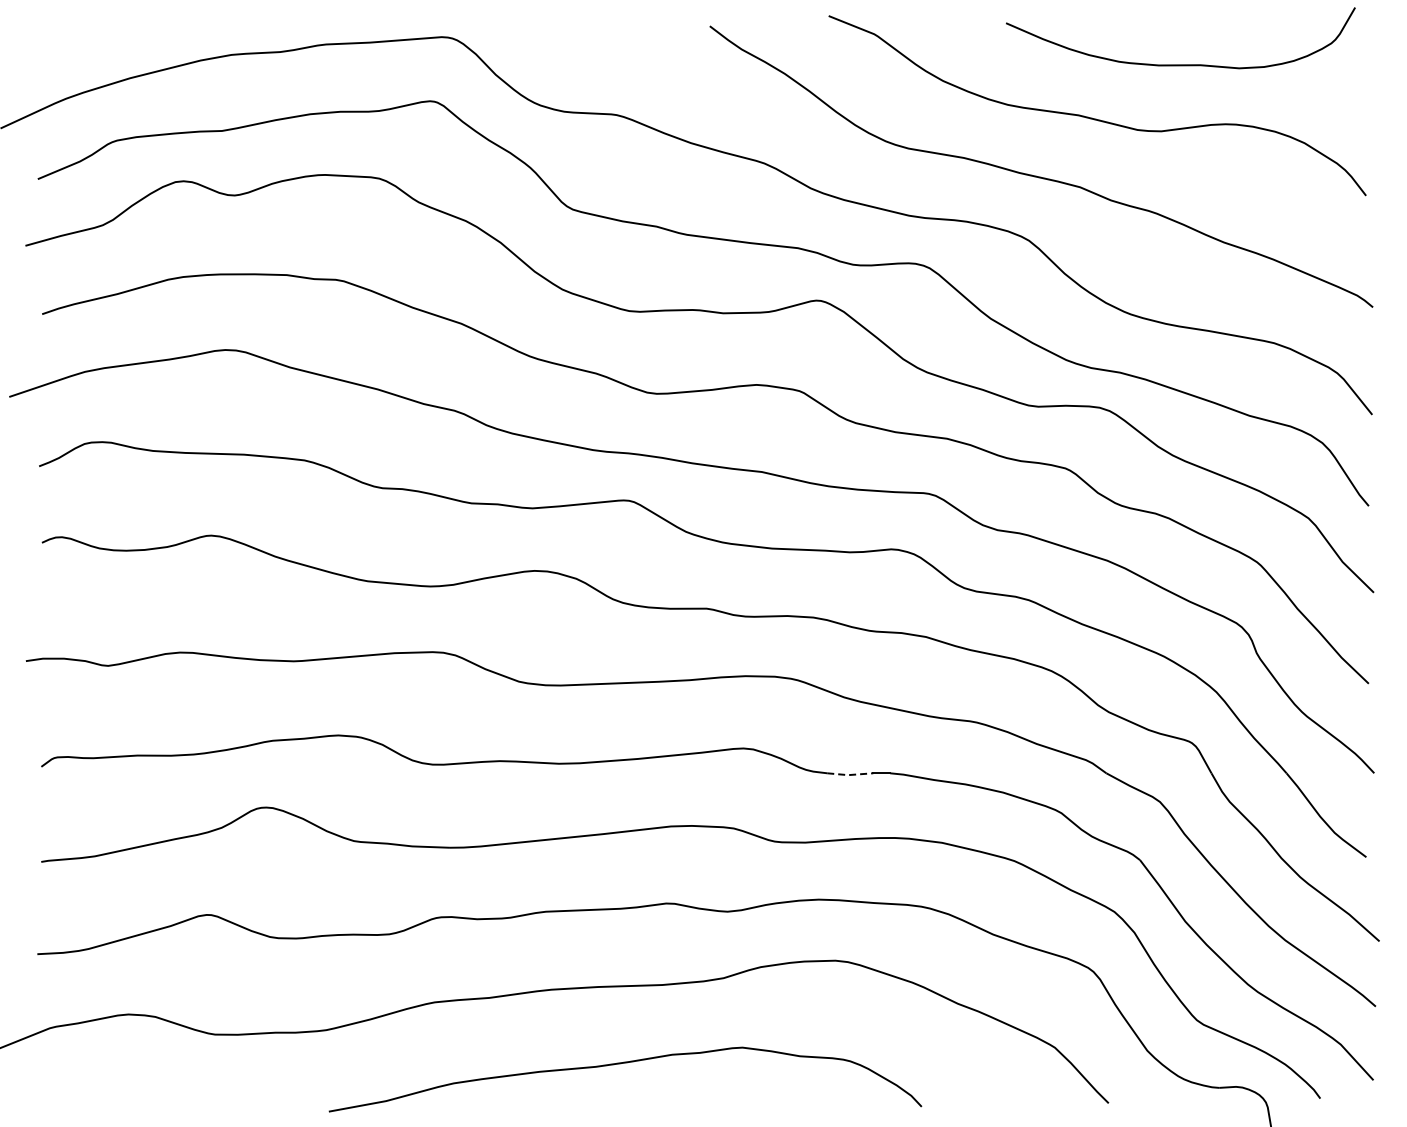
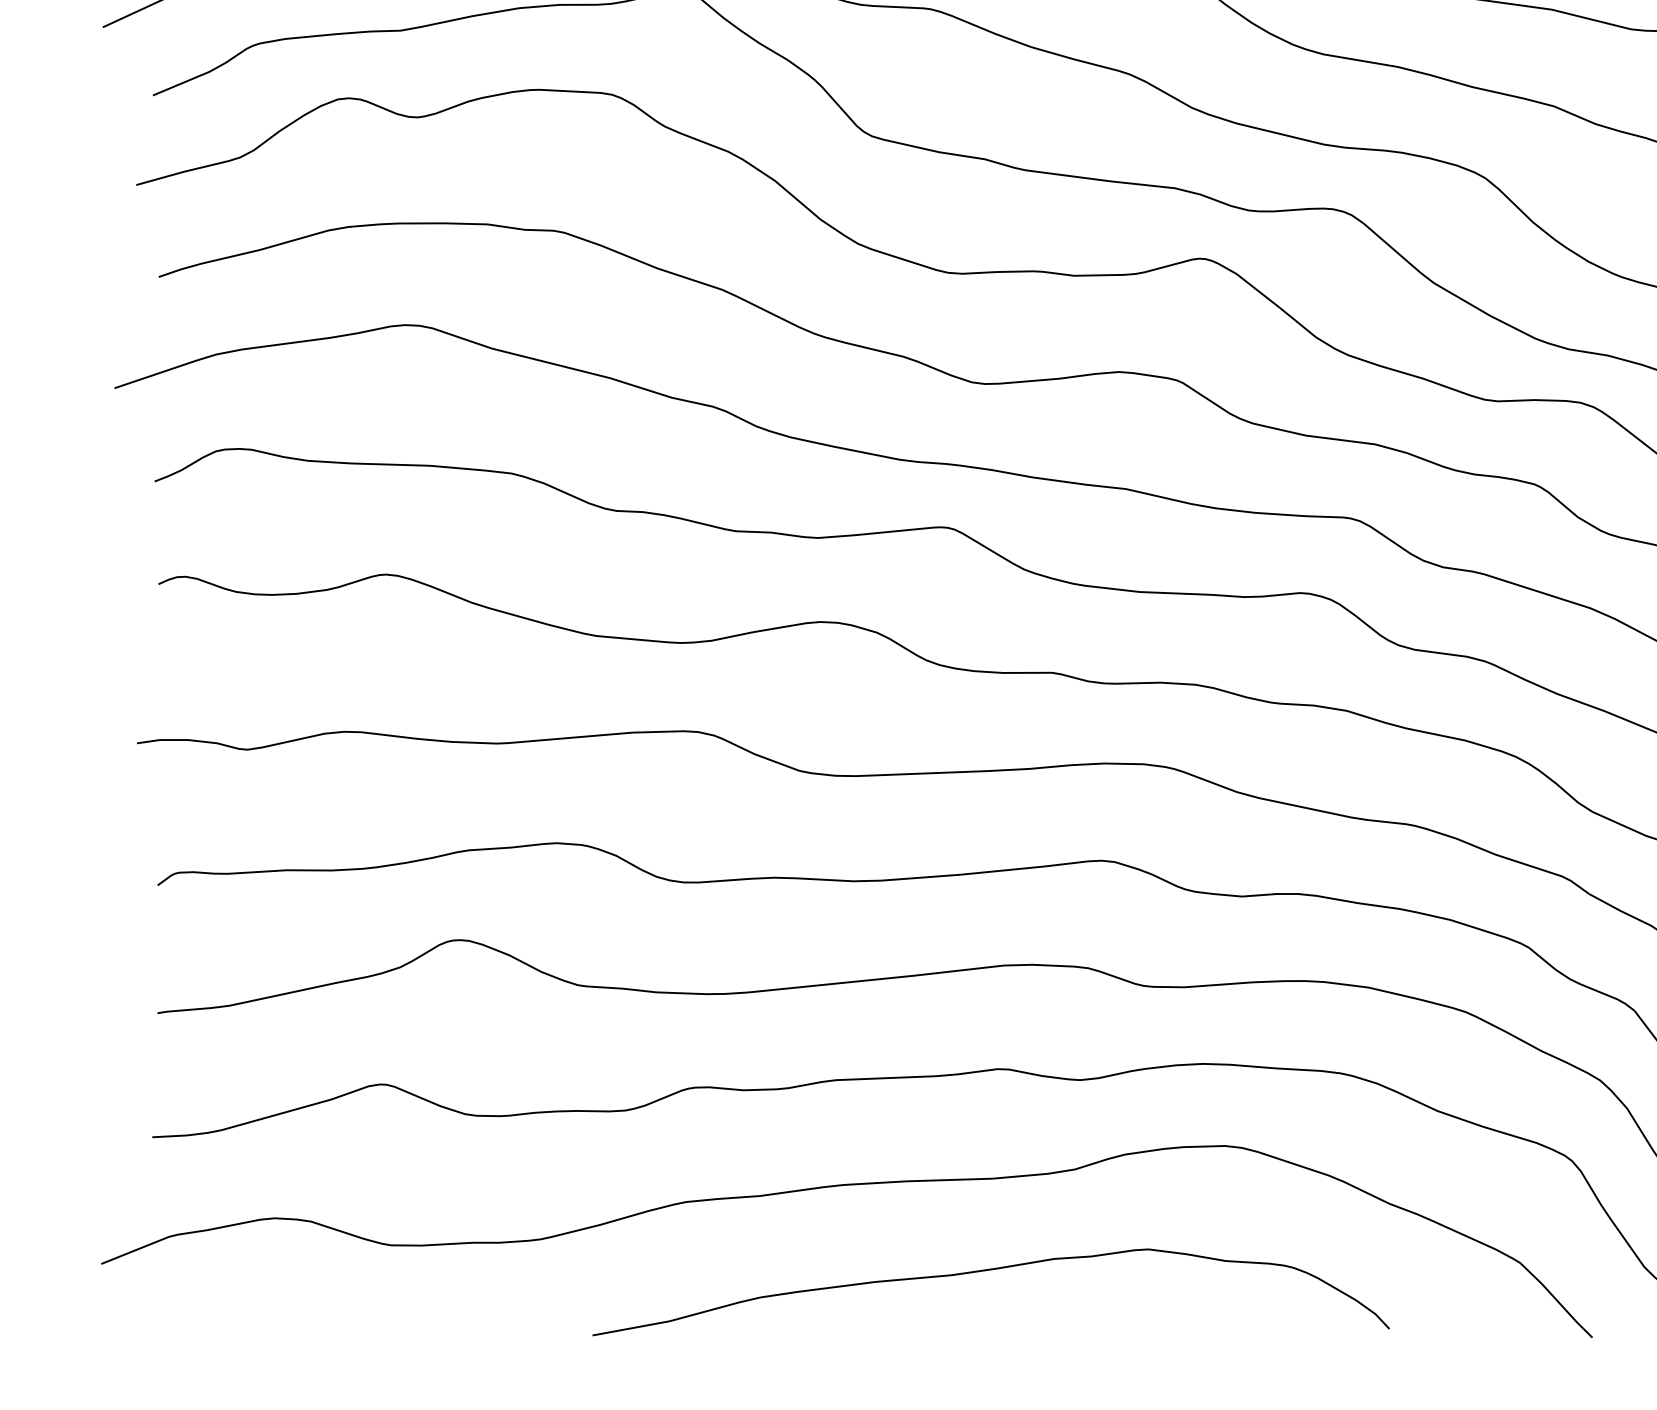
line: (850, 775) -> (1245, 897), dashed -> solid
curve: (620, 1064) -> (984, 1272), moved

